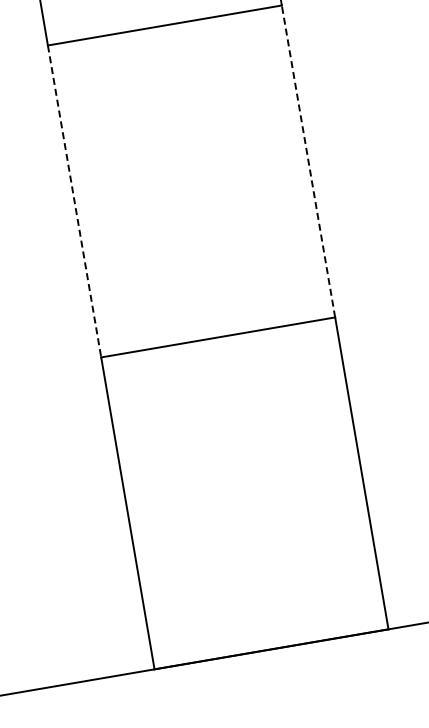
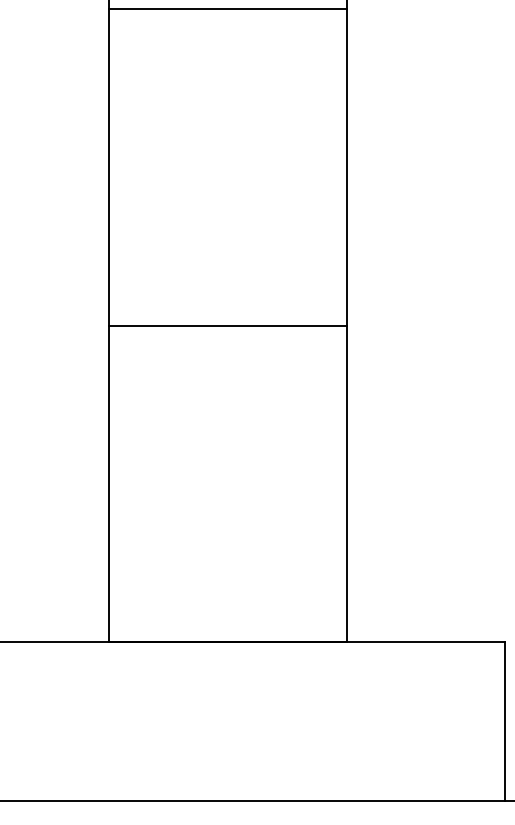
line: (308, 161) -> (346, 167), dashed -> solid
line: (74, 202) -> (109, 168), dashed -> solid

